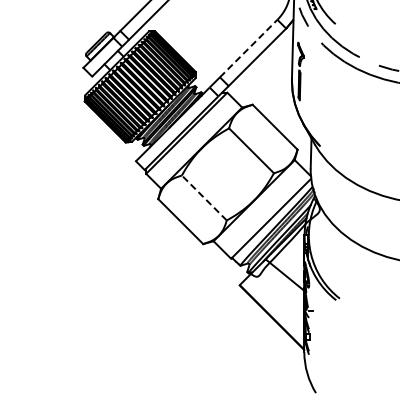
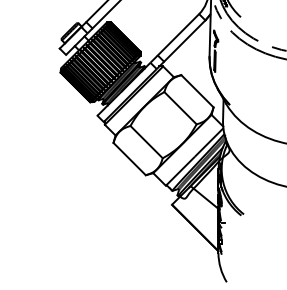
line: (248, 48) -> (178, 34), dashed -> solid
line: (204, 198) -> (146, 142), dashed -> solid

